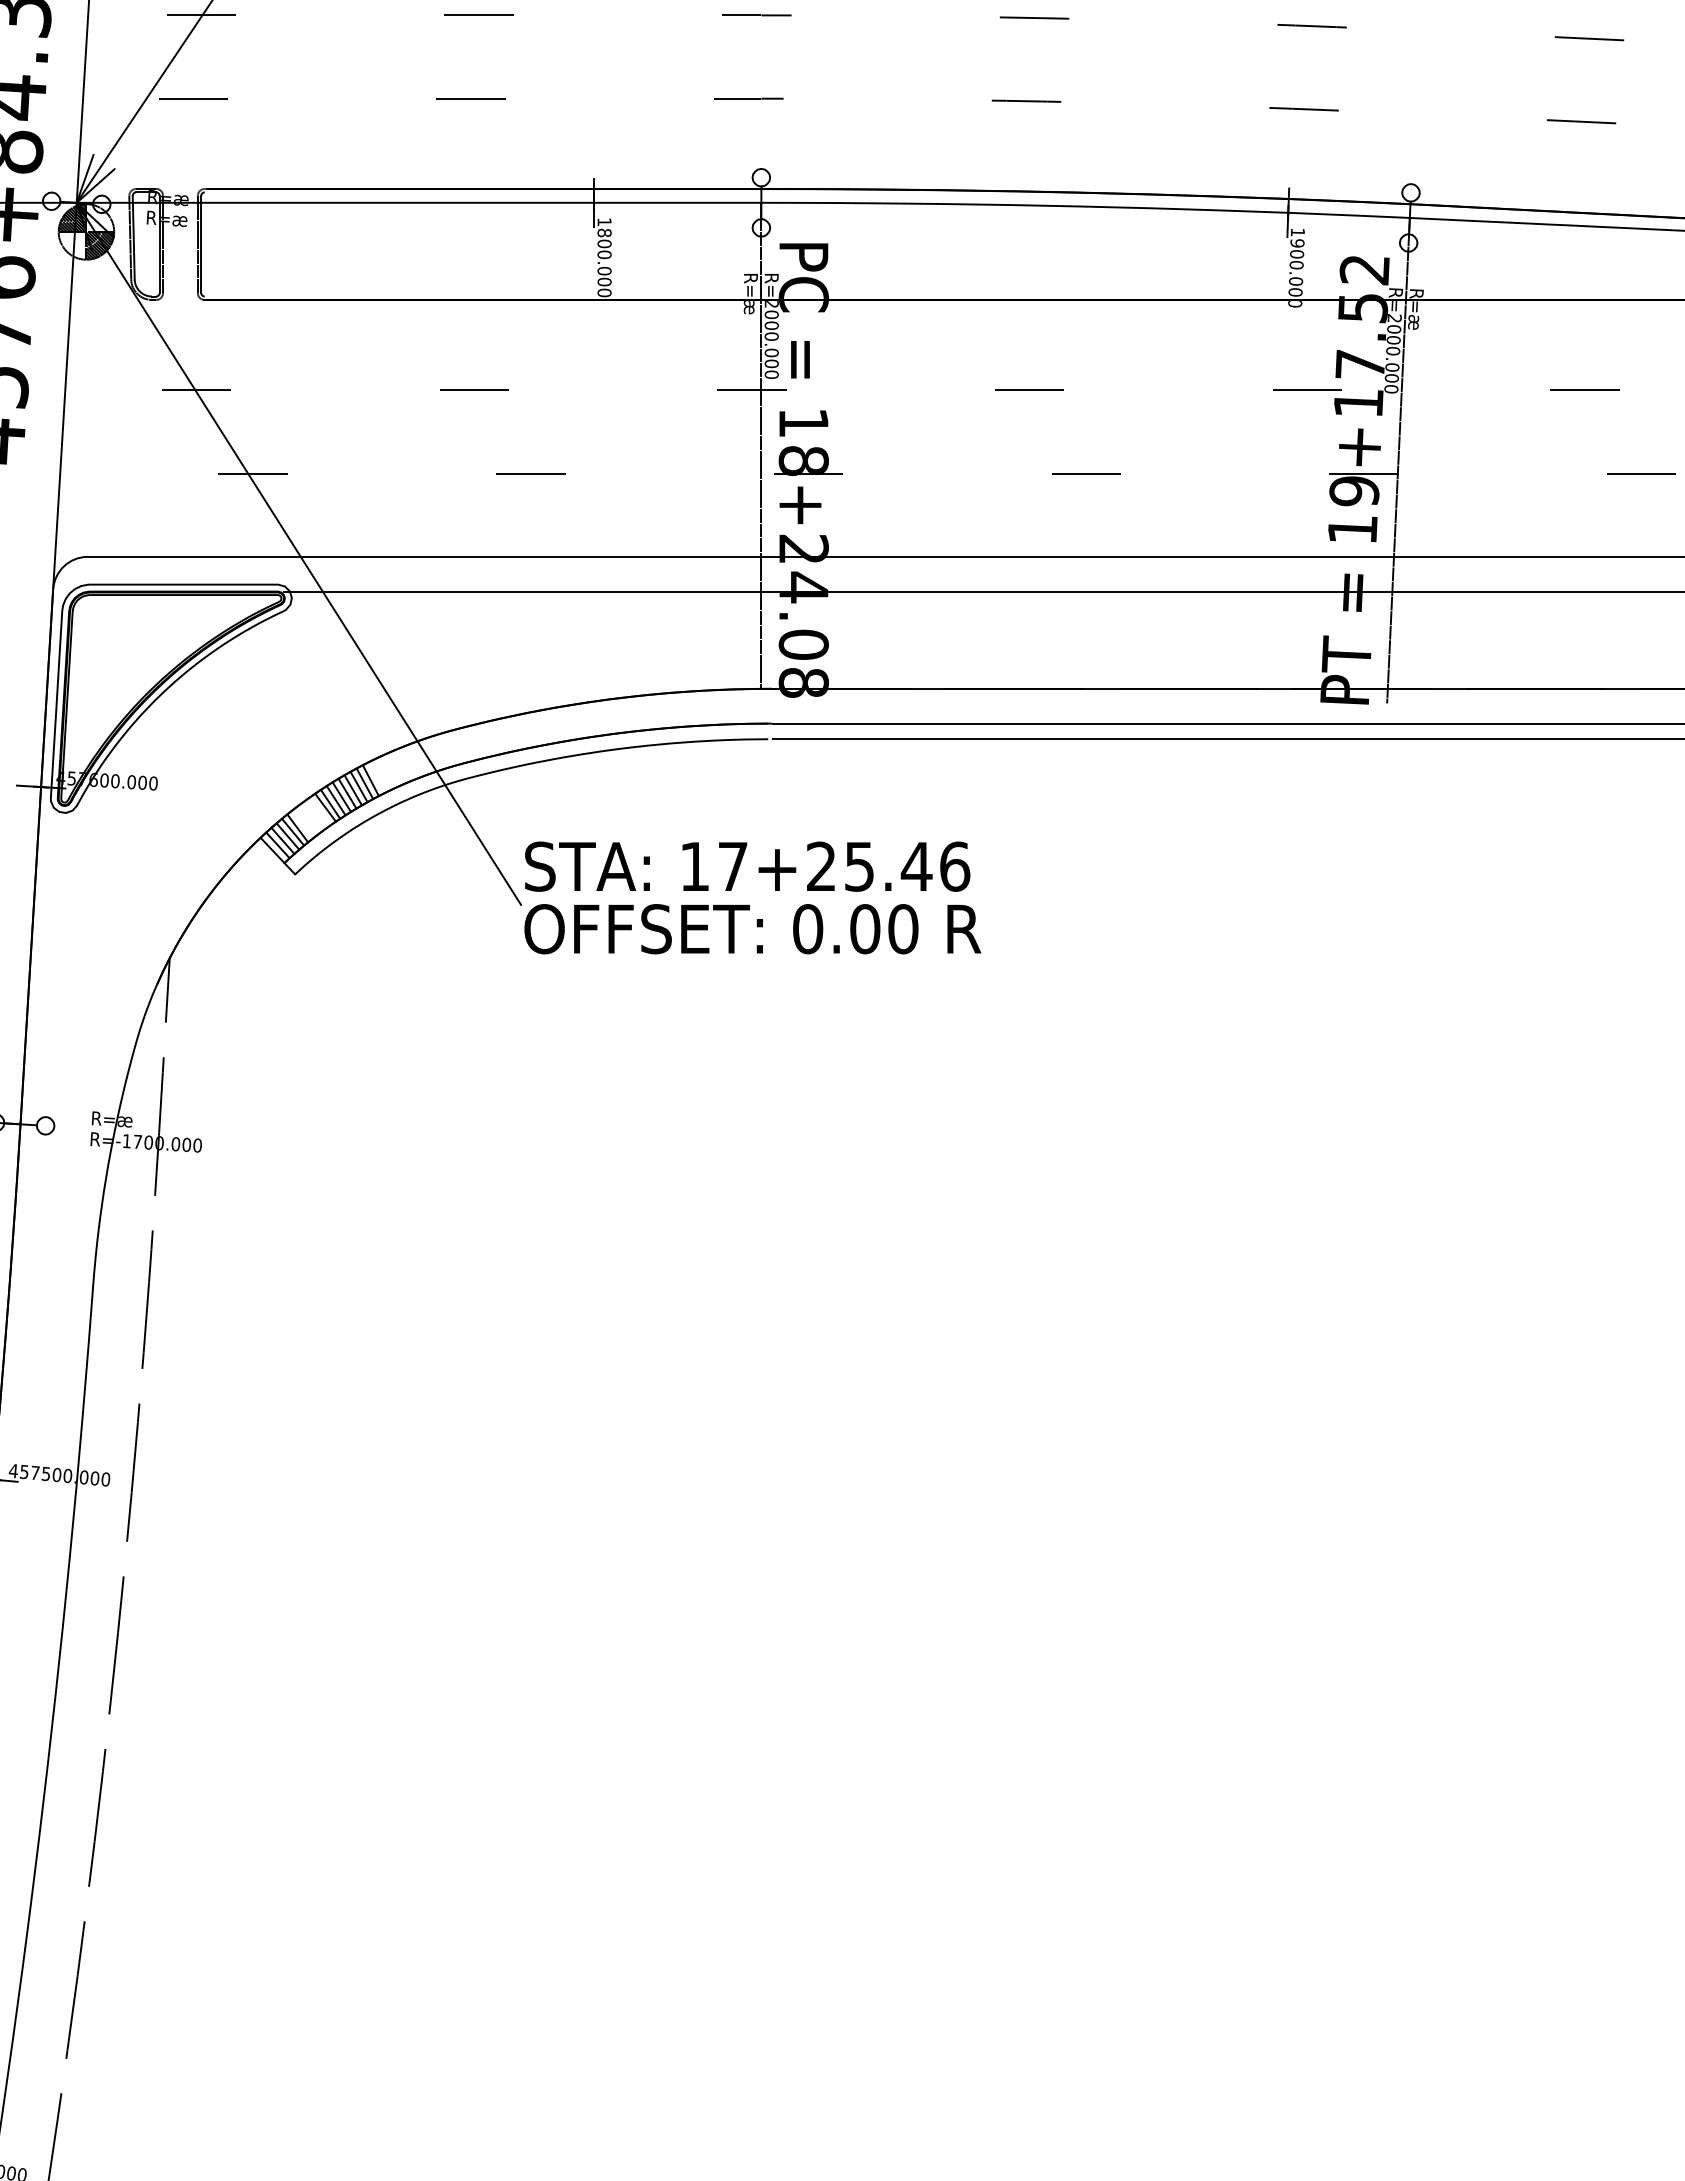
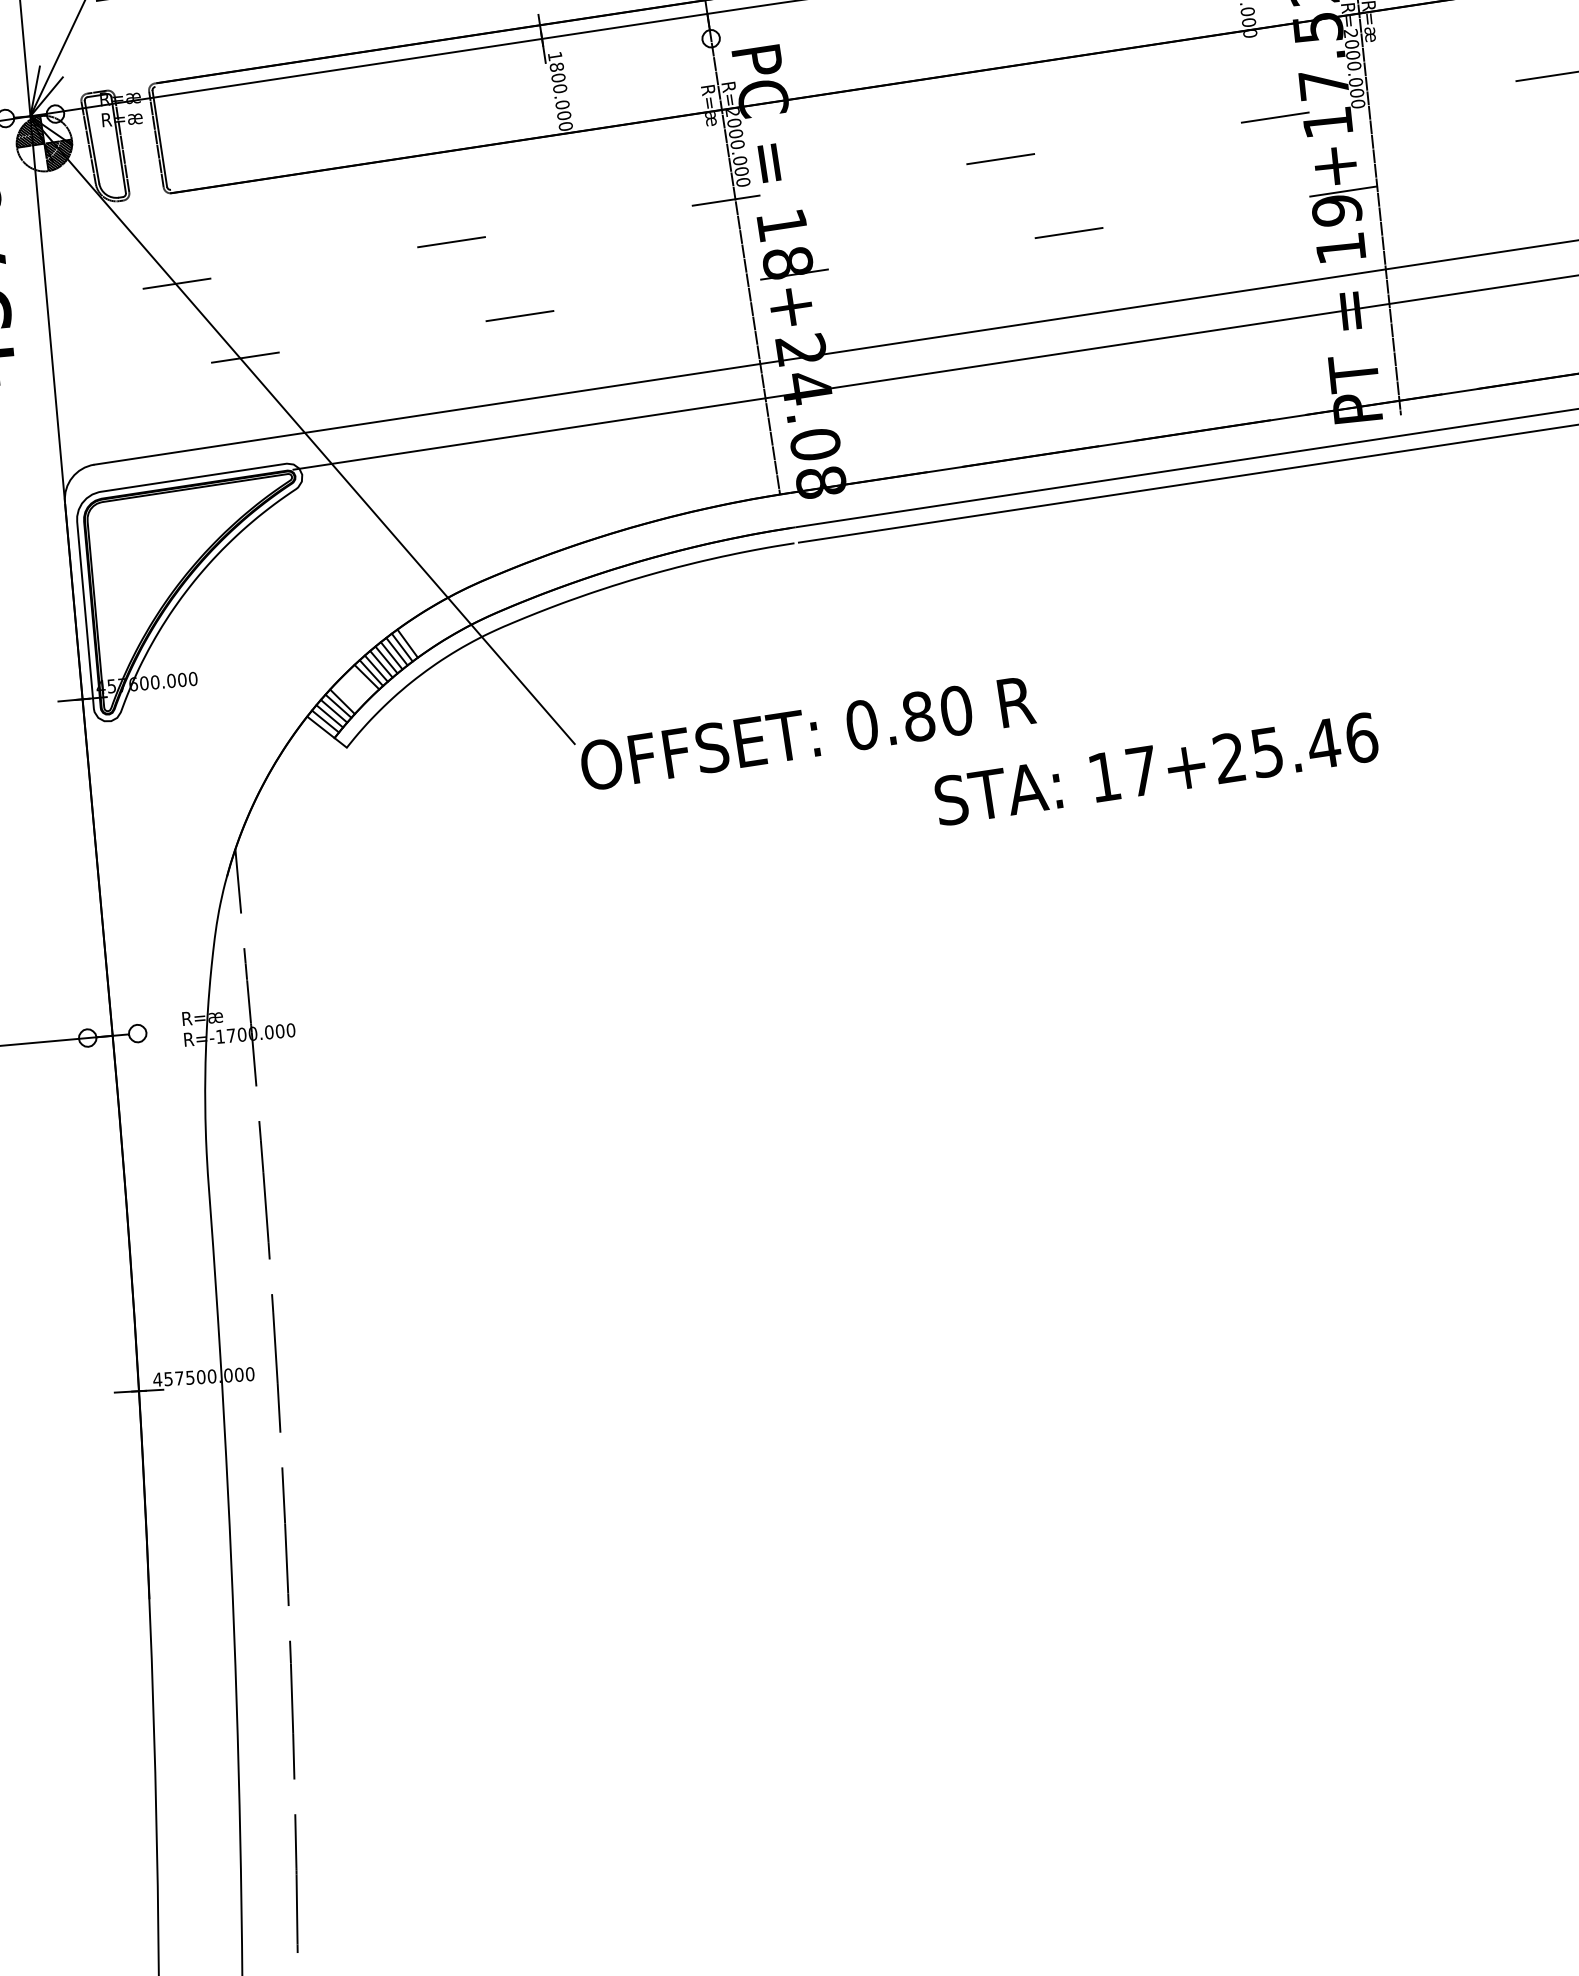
text: (747, 866) -> (1156, 768), moved
text: (865, 929) -> (919, 716), 0.00 -> 0.80

